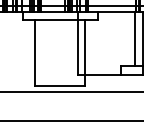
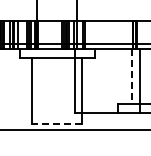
line: (135, 39) -> (132, 77), solid -> dashed
line: (60, 86) -> (57, 124), solid -> dashed

